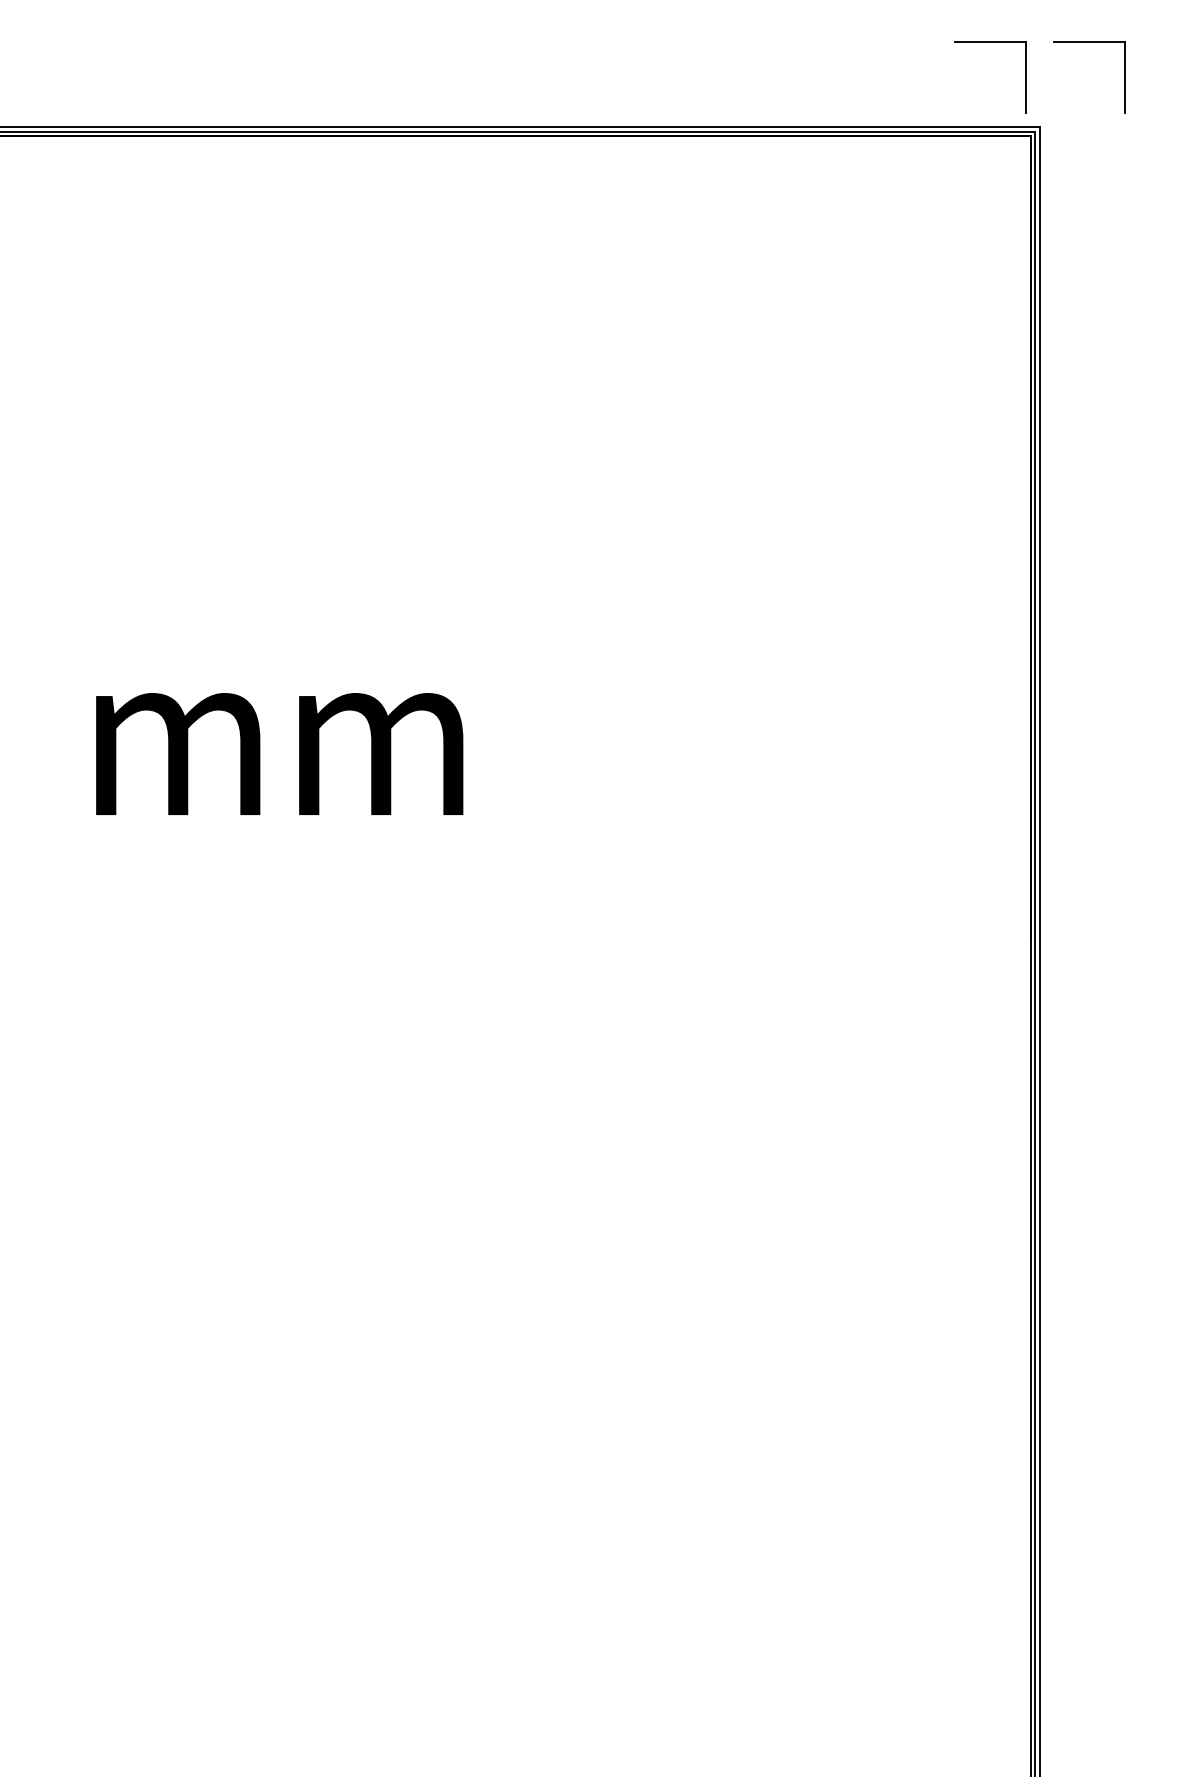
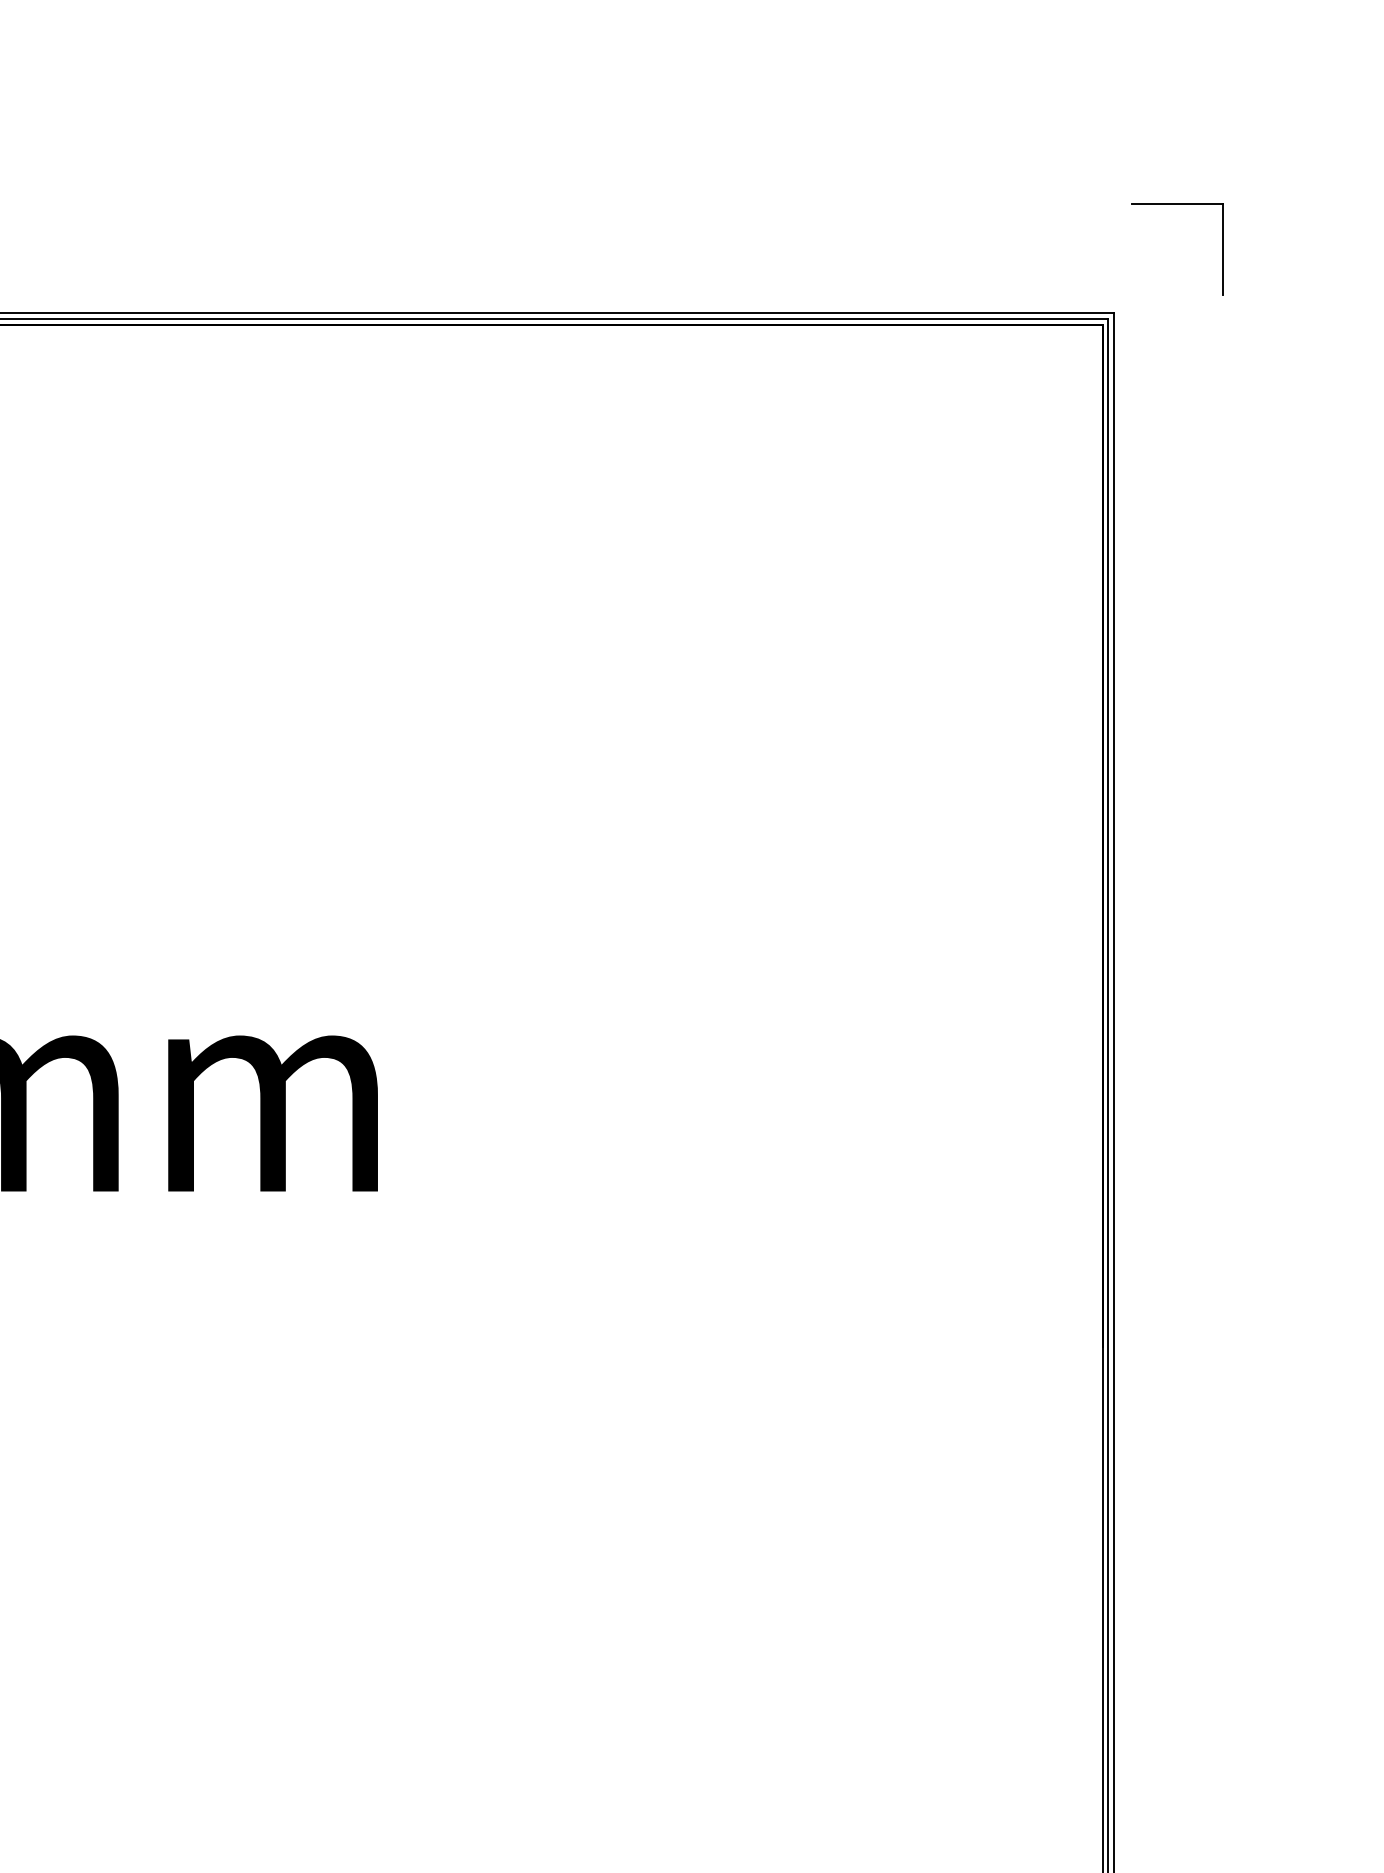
part: (990, 42) -> (1051, 204), removed

